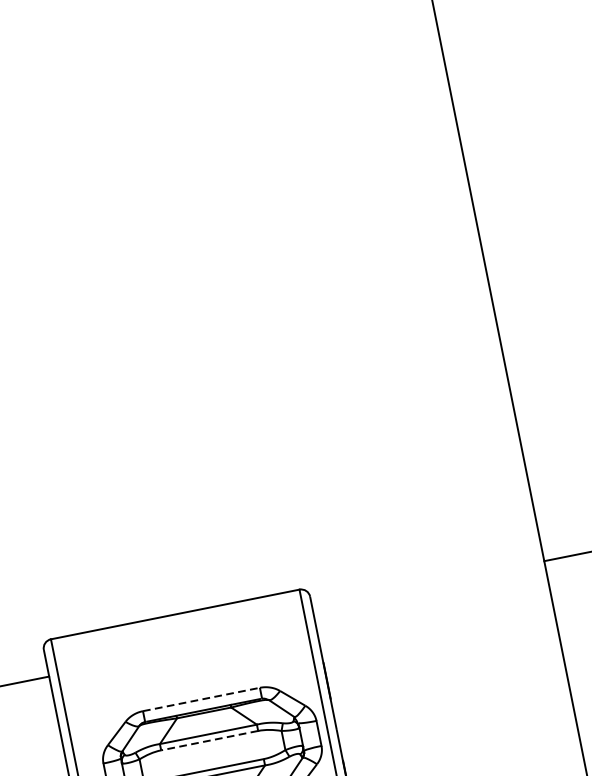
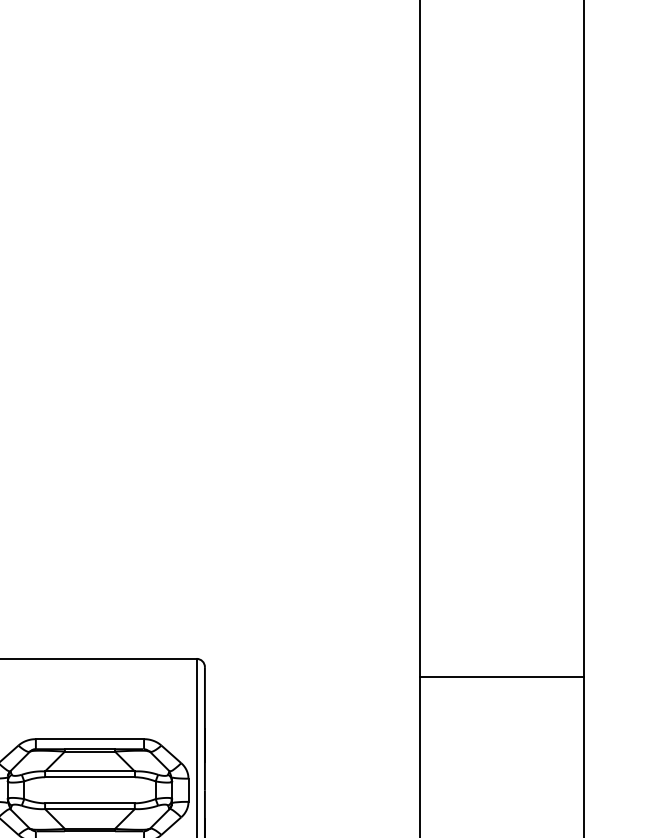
line: (202, 699) -> (90, 739), dashed -> solid
line: (209, 741) -> (89, 777), dashed -> solid

